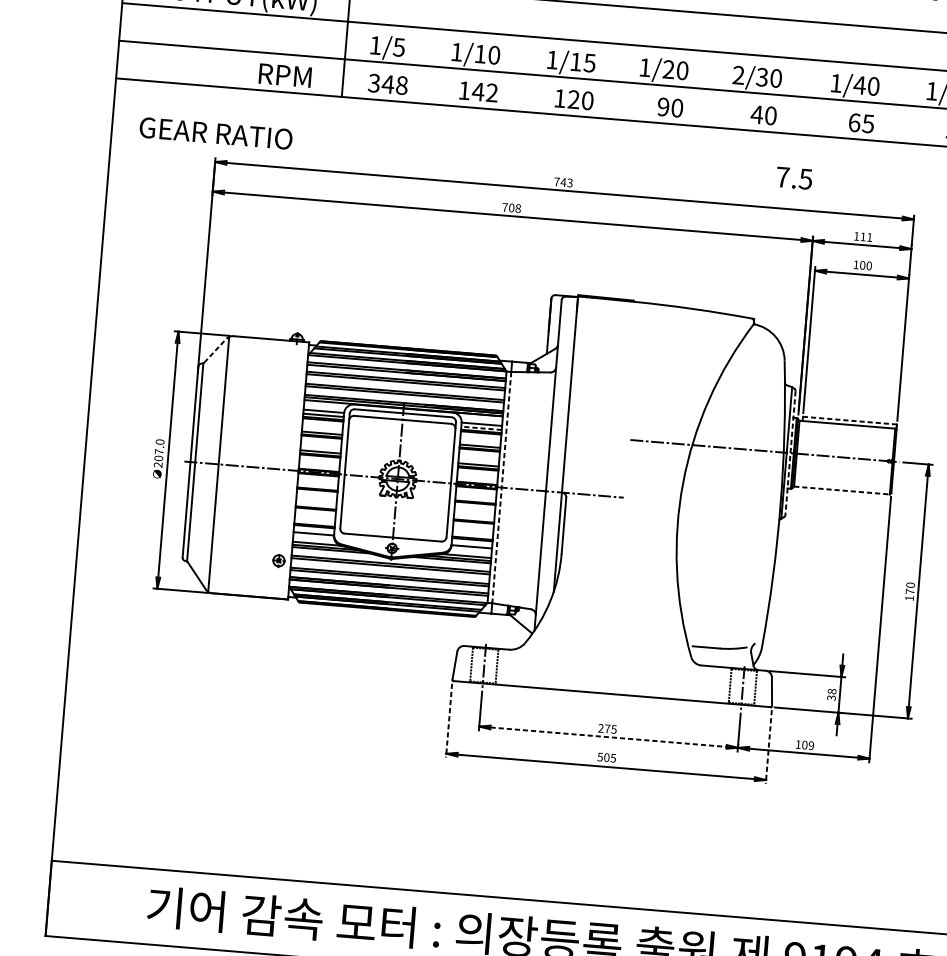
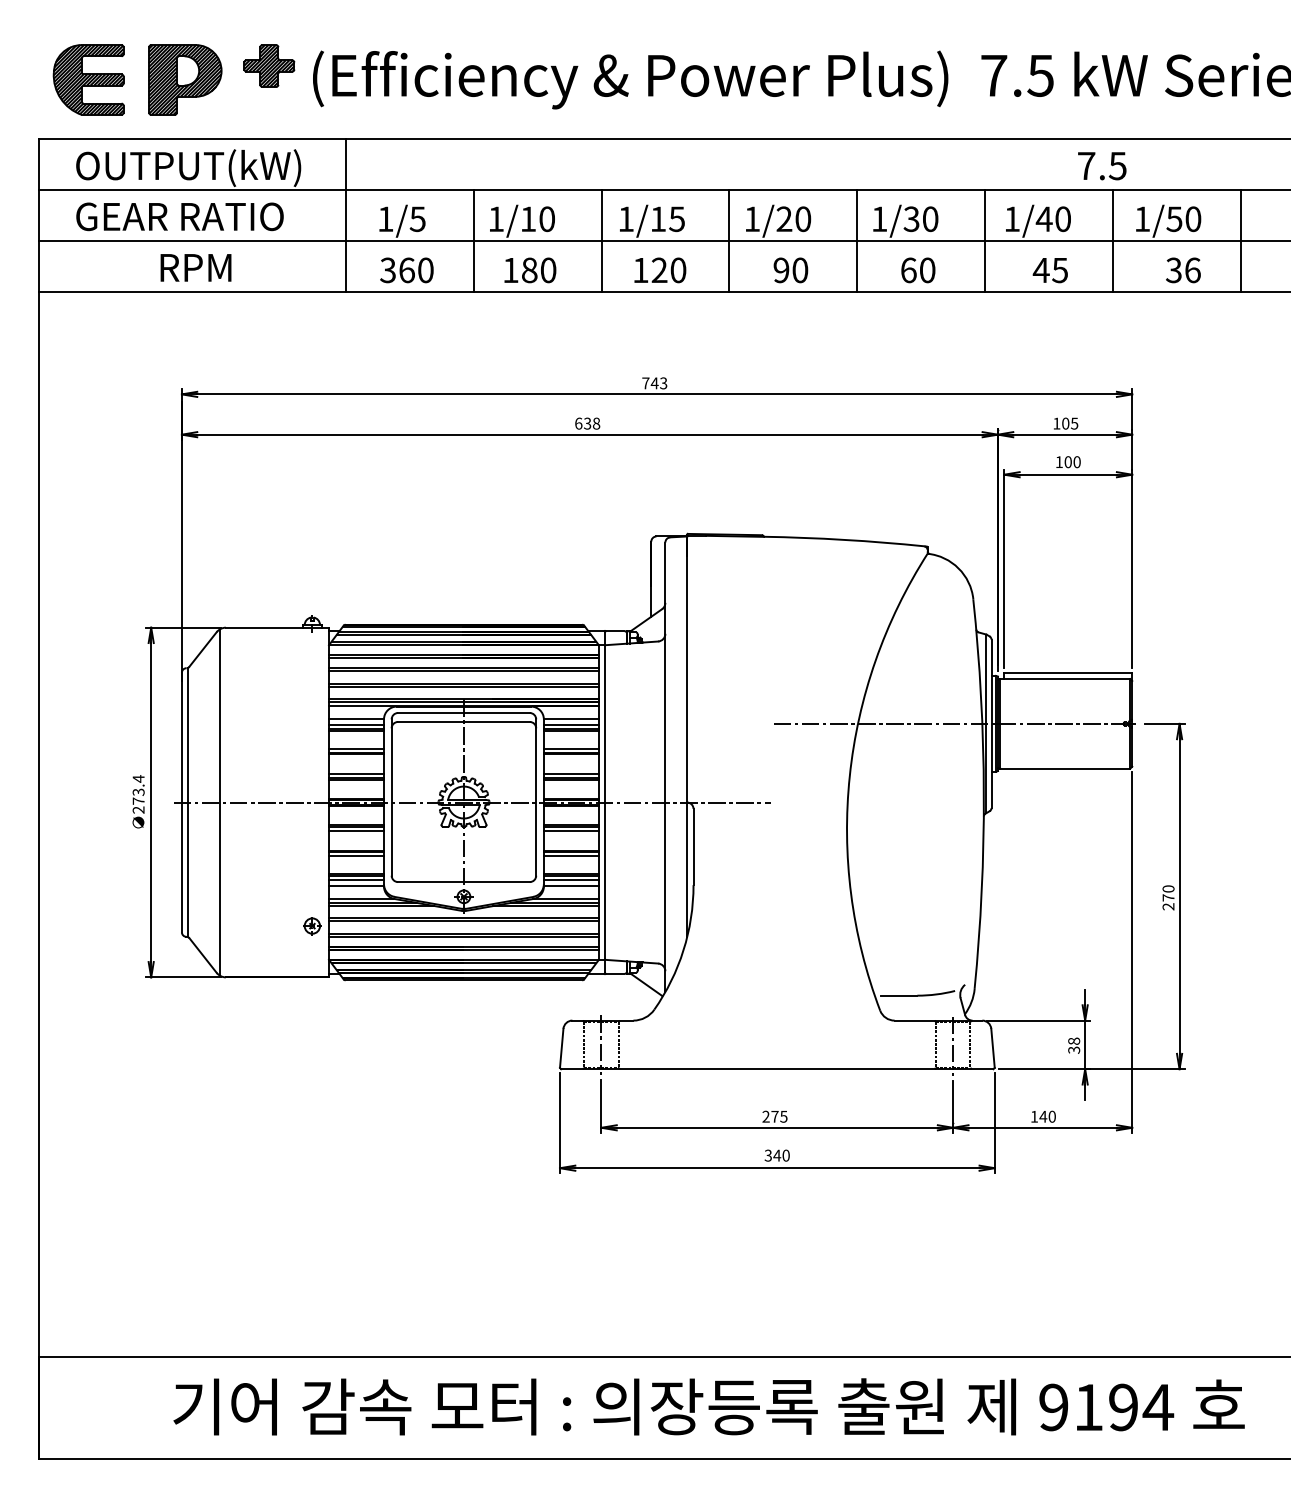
line: (438, 67) -> (473, 241), added
line: (532, 74) -> (601, 241), added
text: (738, 74) -> (879, 218), 2/30 -> 1/30
text: (284, 75) -> (195, 267), moved
line: (627, 82) -> (729, 241), added
text: (394, 85) -> (415, 270), 348 -> 360
line: (721, 90) -> (857, 241), added
text: (484, 92) -> (538, 270), 142 -> 180
line: (815, 98) -> (985, 241), added
line: (909, 105) -> (1113, 241), added
text: (756, 114) -> (908, 270), 40 -> 60
text: (853, 122) -> (1040, 270), 65 -> 45
text: (215, 133) -> (179, 216), moved
text: (794, 178) -> (1102, 166), moved
text: (508, 207) -> (583, 423), 708 -> 638
text: (866, 237) -> (1070, 423), 111 -> 105
line: (215, 350) -> (203, 648), dashed -> solid
line: (850, 420) -> (1068, 673), dashed -> solid
line: (480, 428) -> (570, 724), dashed -> solid
text: (159, 449) -> (138, 789), 207.0 -> 273.4
line: (790, 453) -> (991, 724), dashed -> solid
line: (501, 487) -> (605, 802), dashed -> solid
line: (842, 490) -> (1065, 768), dashed -> solid
line: (317, 493) -> (356, 830), added
line: (474, 506) -> (570, 830), added
line: (315, 512) -> (356, 856), added
line: (472, 525) -> (570, 856), added
line: (314, 529) -> (356, 880), added
line: (471, 542) -> (570, 880), added
text: (909, 598) -> (1168, 906), 170 -> 270
line: (449, 720) -> (560, 1123), dashed -> solid
line: (608, 736) -> (777, 1127), dashed -> solid
text: (807, 745) -> (1047, 1116), 109 -> 140
line: (768, 747) -> (994, 1123), dashed -> solid
text: (607, 757) -> (777, 1155), 505 -> 340

